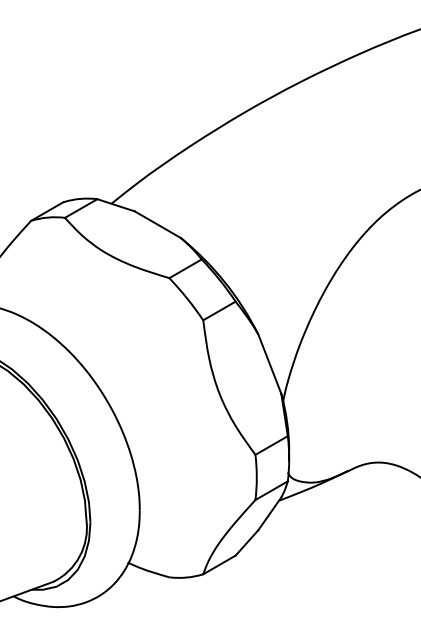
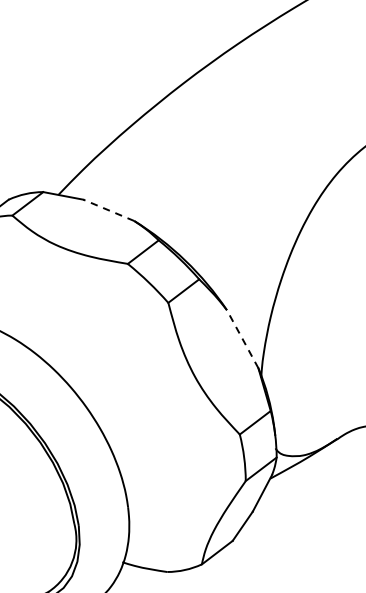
line: (157, 224) -> (108, 210), solid -> dashed
line: (269, 364) -> (242, 339), solid -> dashed

